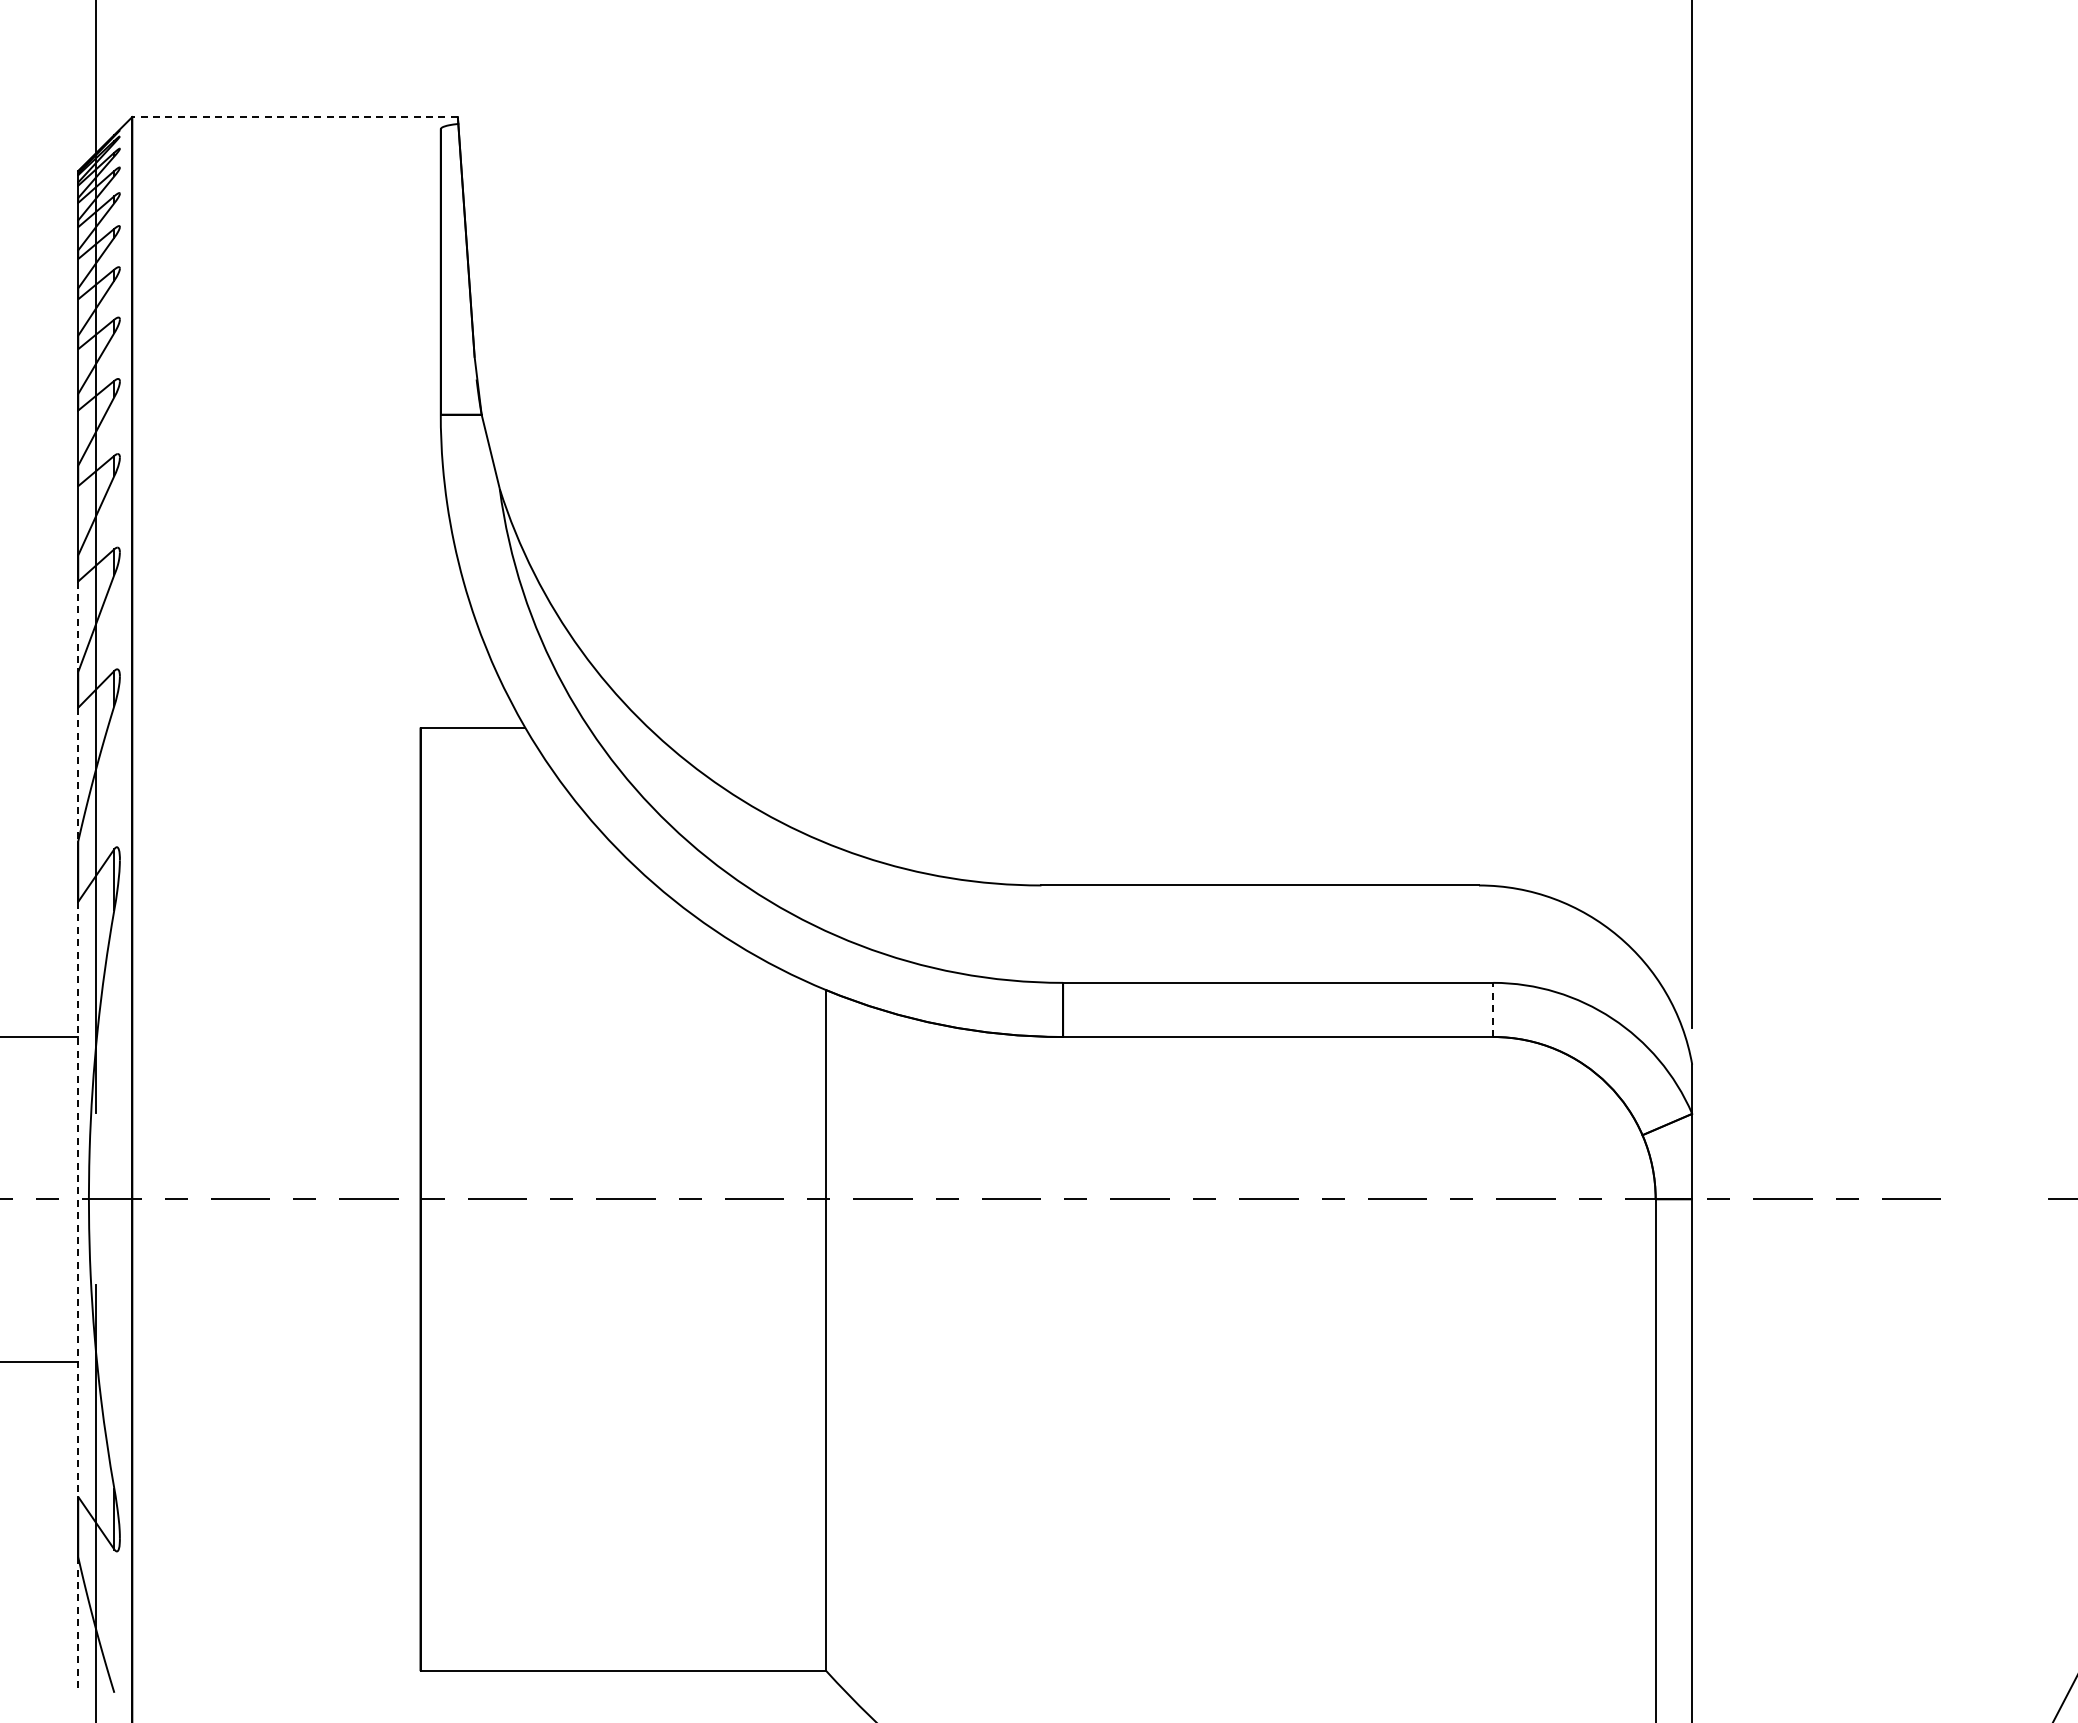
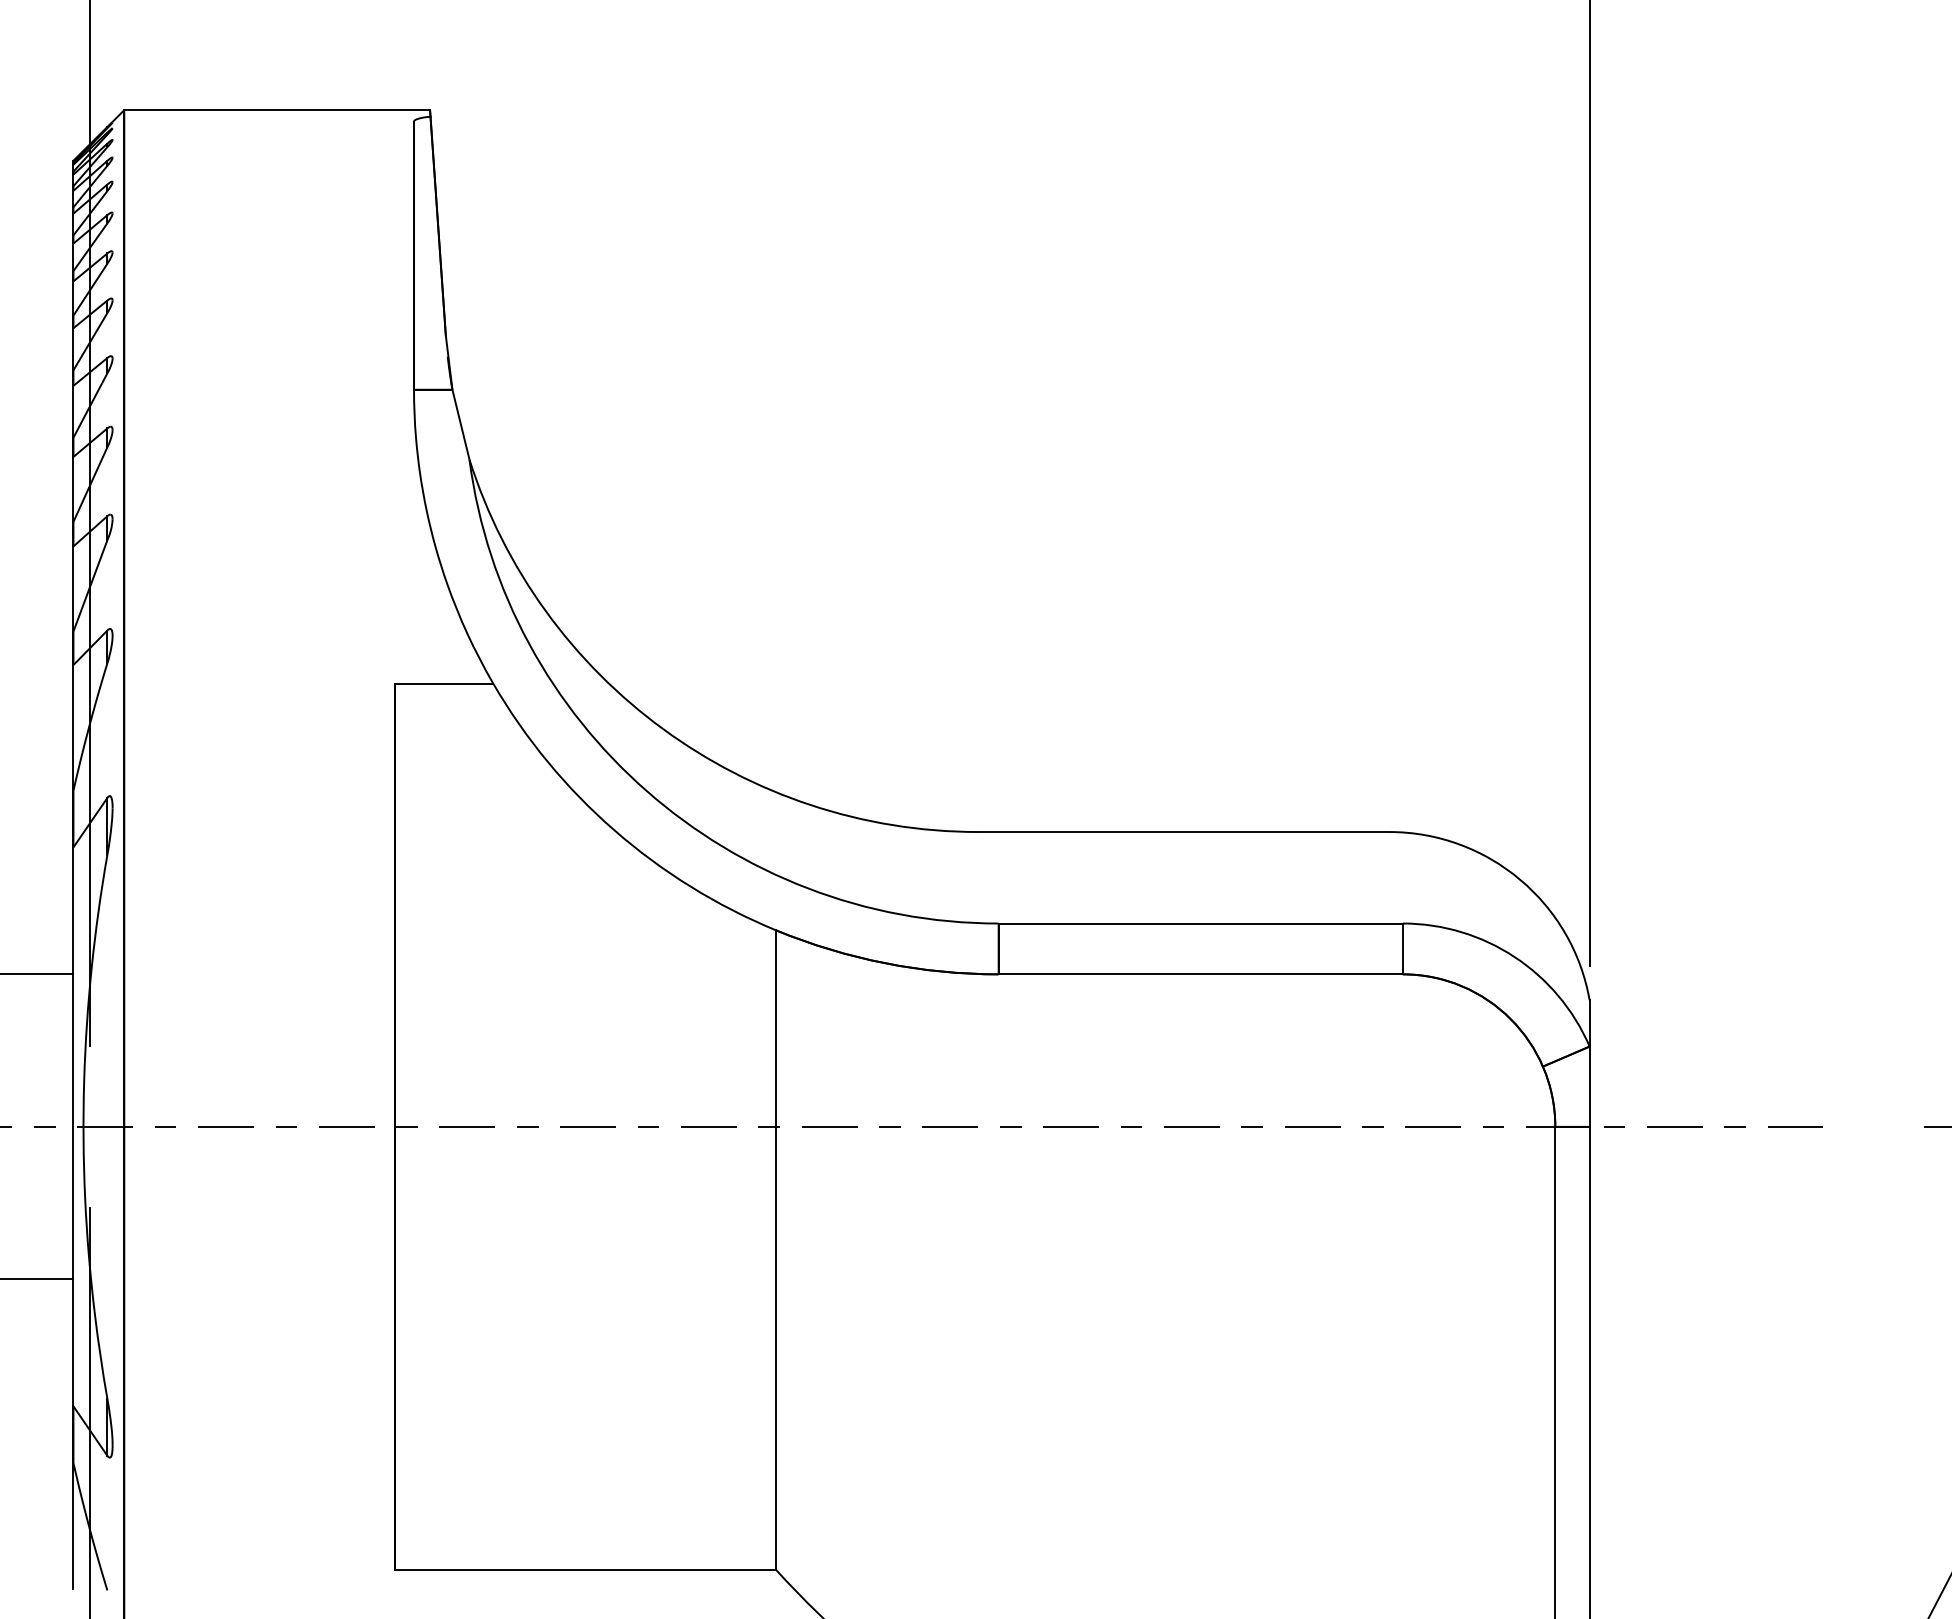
line: (295, 117) -> (277, 110), dashed -> solid
line: (78, 627) -> (73, 589), dashed -> solid
line: (78, 774) -> (73, 727), dashed -> solid
line: (1493, 1009) -> (1402, 948), dashed -> solid
line: (78, 1199) -> (73, 1127), dashed -> solid
line: (78, 1624) -> (73, 1526), dashed -> solid

